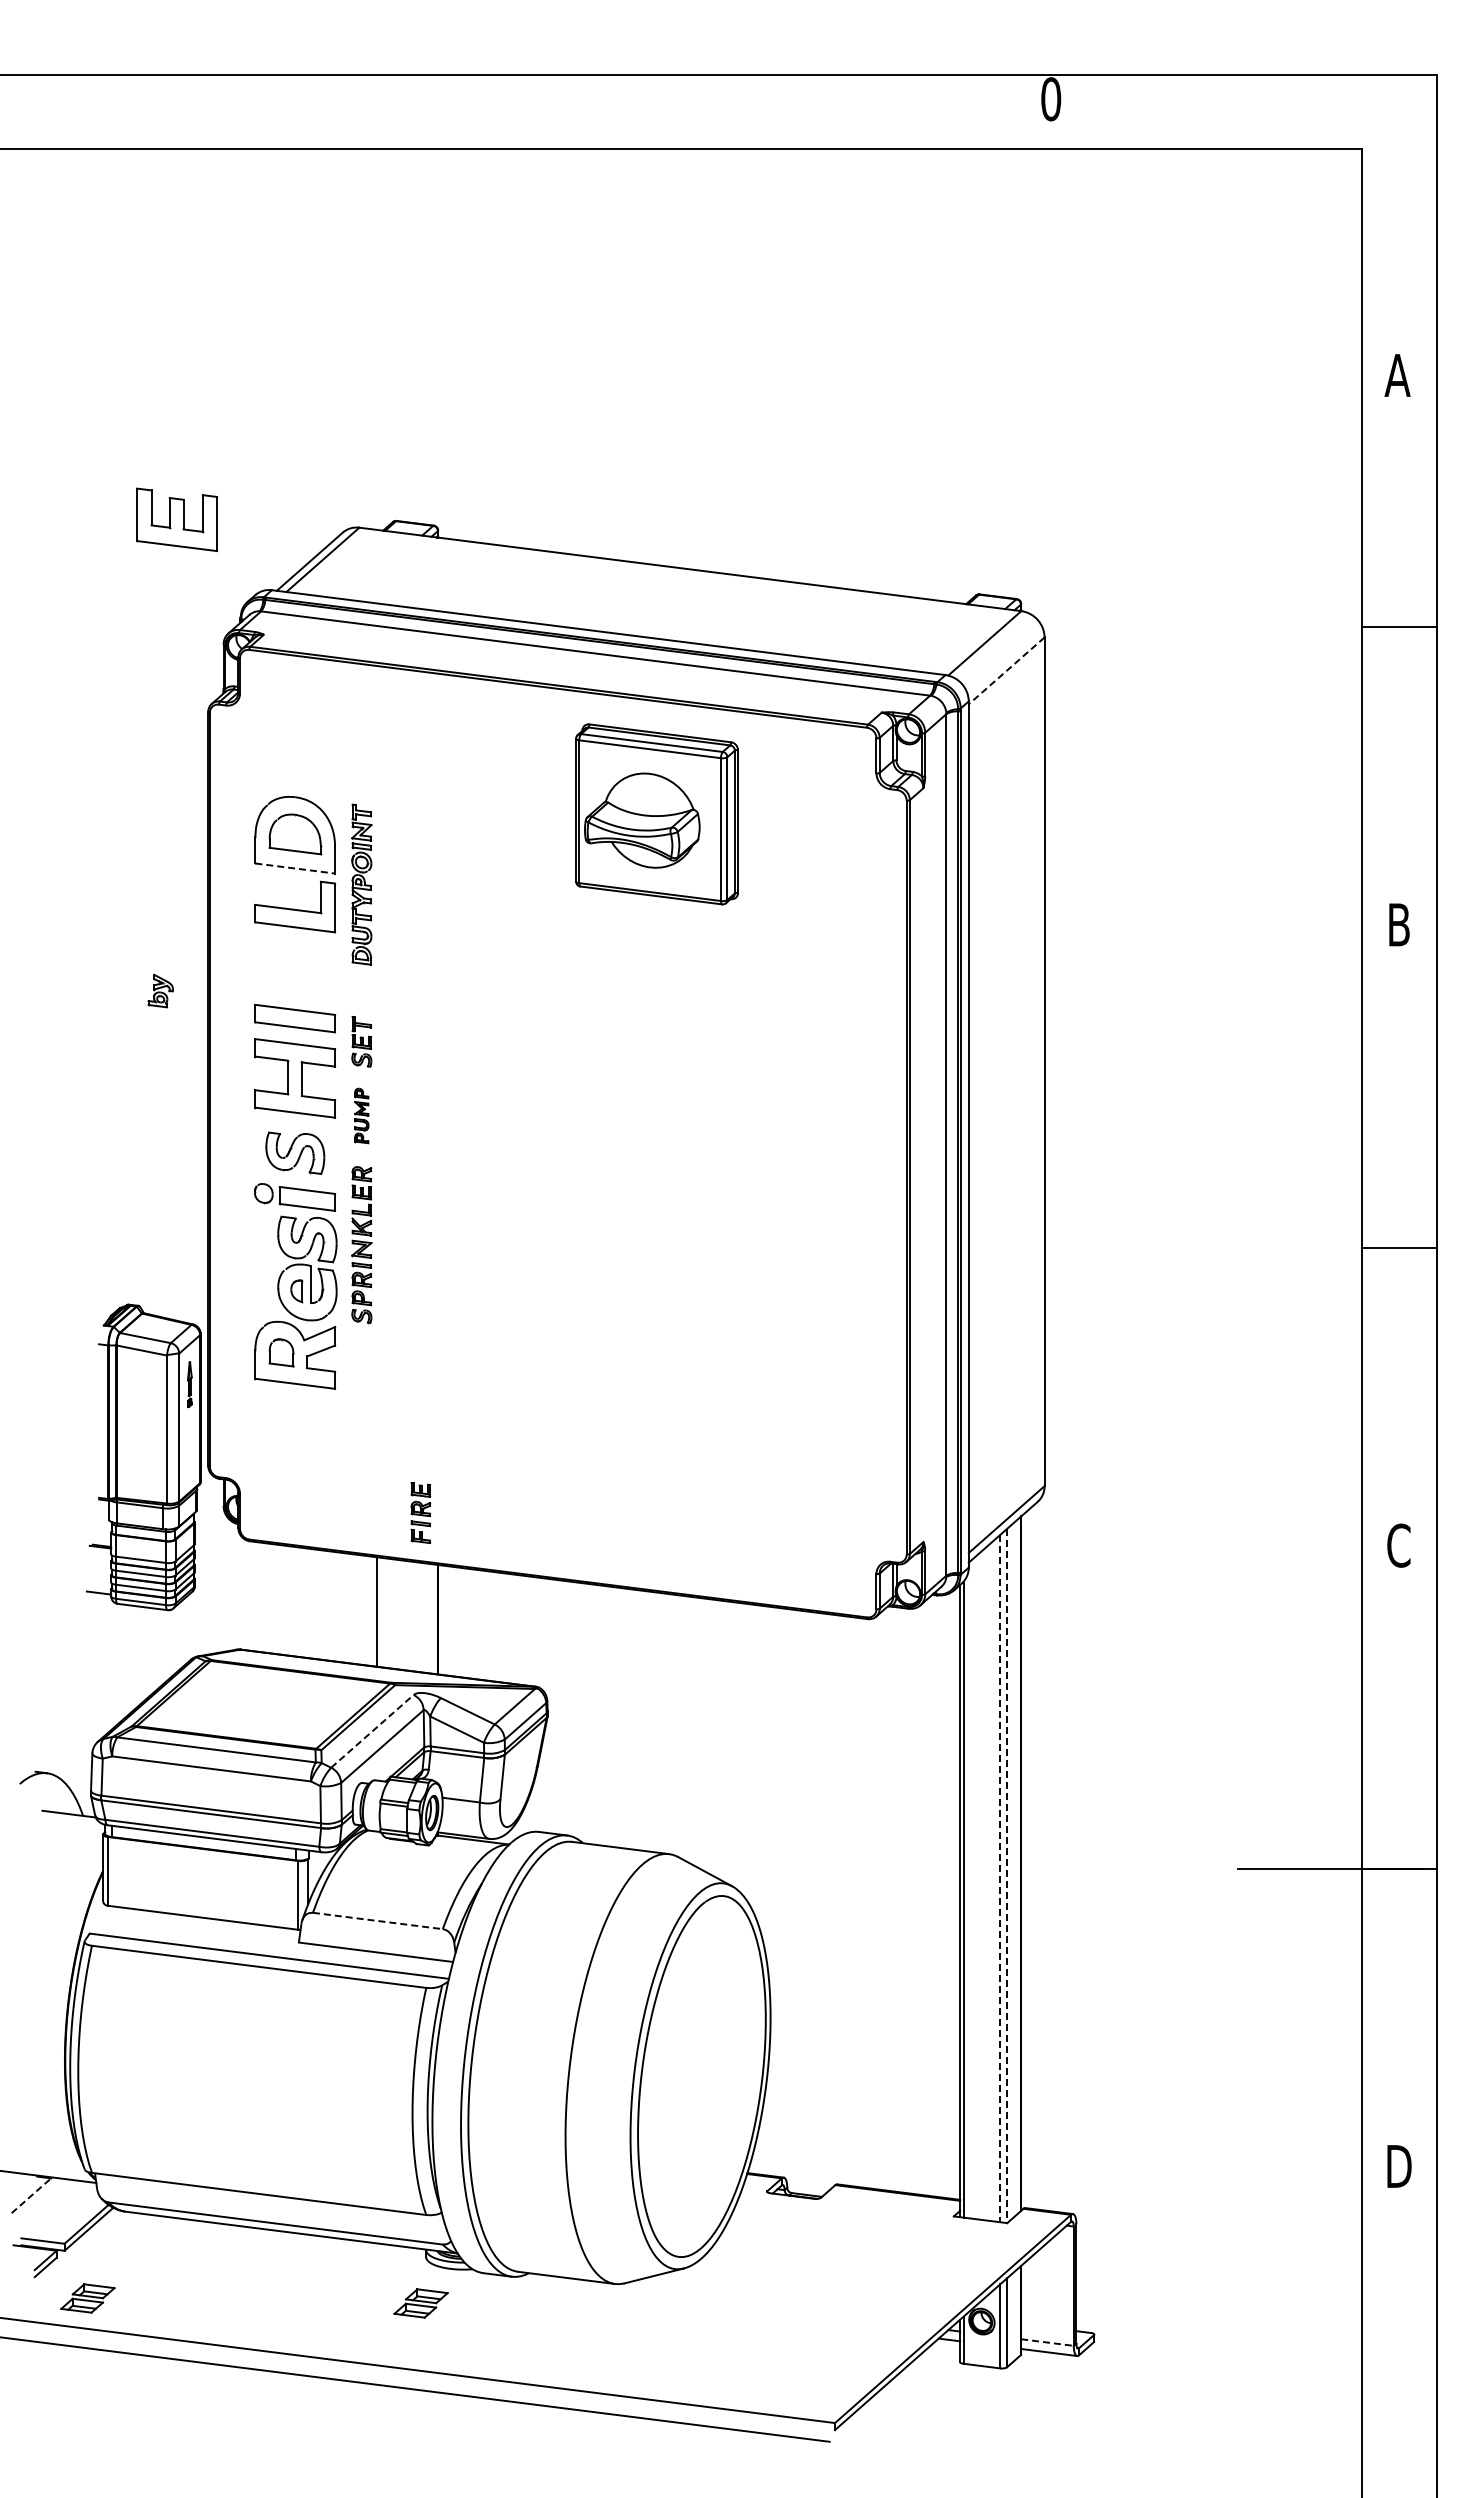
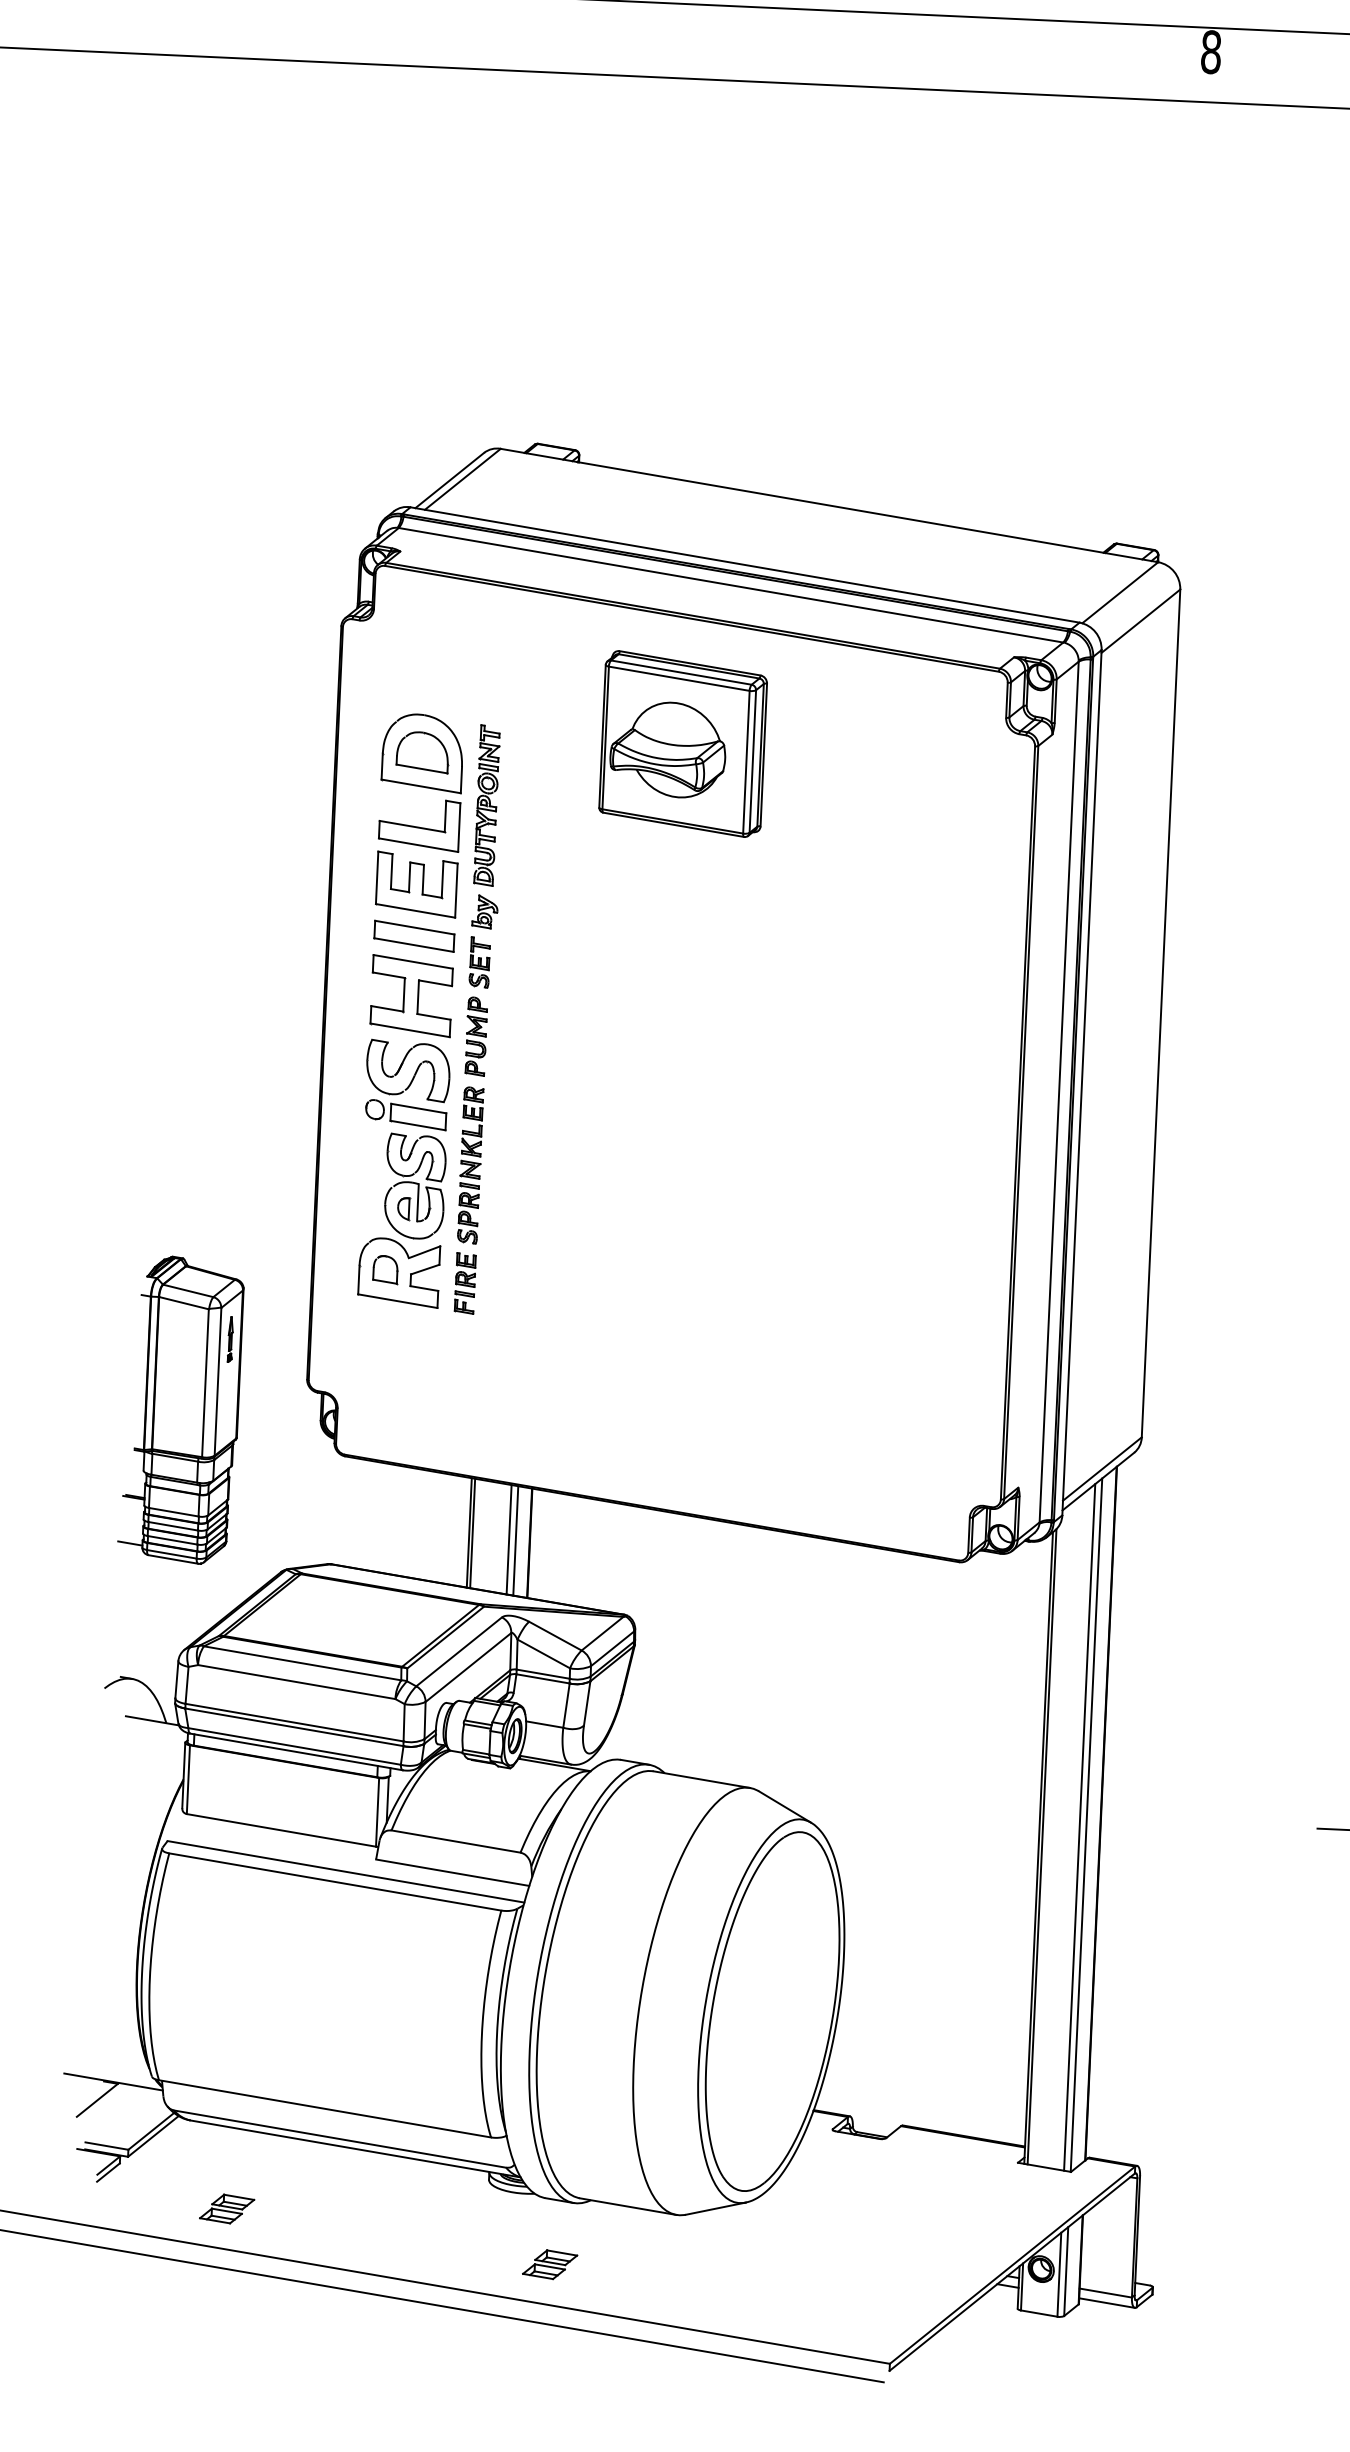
text: (1051, 99) -> (1211, 52), 0 -> 8
part: (177, 519) -> (417, 884), moved
line: (1006, 670) -> (1140, 620), dashed -> solid
part: (656, 814) -> (682, 744), moved
line: (295, 868) -> (421, 786), dashed -> solid
part: (160, 990) -> (484, 911), moved
part: (361, 1115) -> (476, 1036), size x1.43
part: (295, 1152) -> (408, 1070), size x1.43
part: (143, 1457) -> (180, 1410), moved
part: (420, 1513) -> (464, 1283), moved
line: (380, 1612) -> (472, 1533), added
line: (417, 1616) -> (509, 1539), added
line: (423, 1617) -> (515, 1540), added
line: (372, 1731) -> (459, 1652), dashed -> solid
line: (1006, 1876) -> (1086, 1825), dashed -> solid
line: (1000, 1878) -> (1079, 1827), dashed -> solid
line: (378, 1921) -> (456, 1842), dashed -> solid
line: (31, 2195) -> (97, 2100), dashed -> solid
part: (87, 2298) -> (226, 2209), moved
part: (420, 2303) -> (549, 2264), moved
line: (1047, 2342) -> (1105, 2293), dashed -> solid

